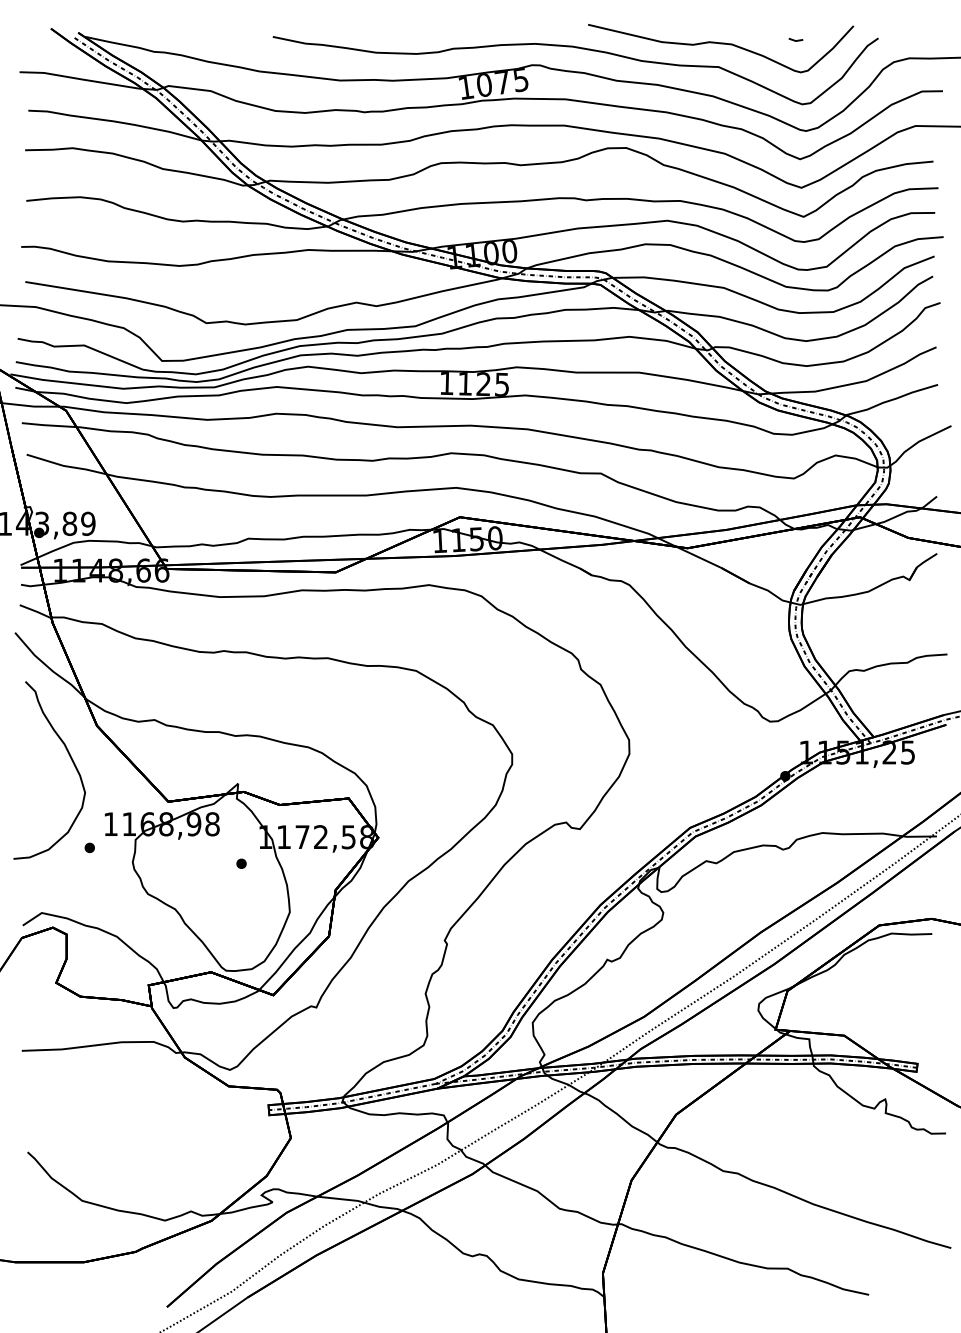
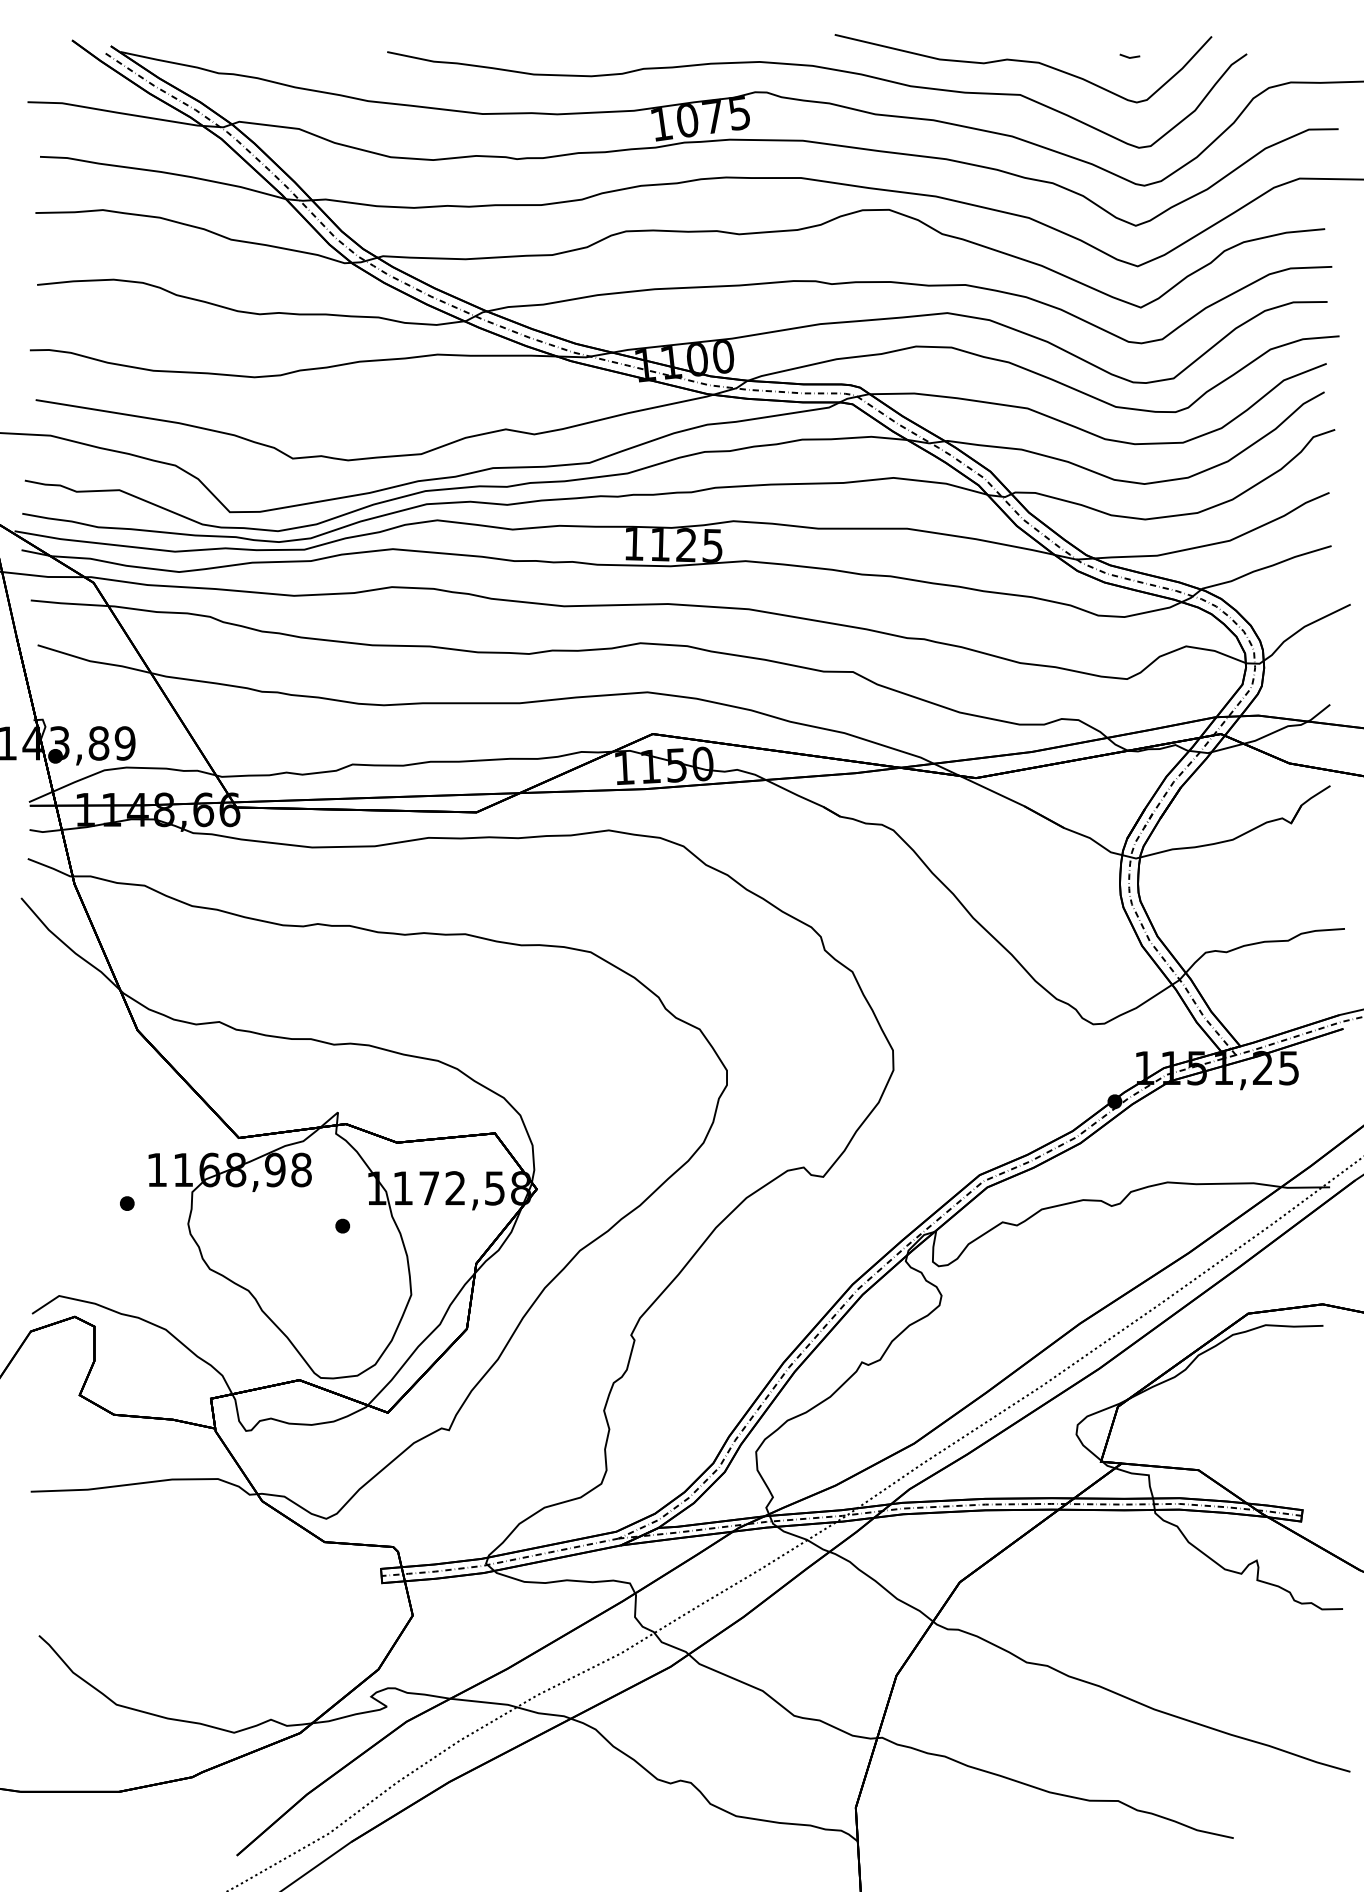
curve: (70, 759) -> (100, 1077), removed

